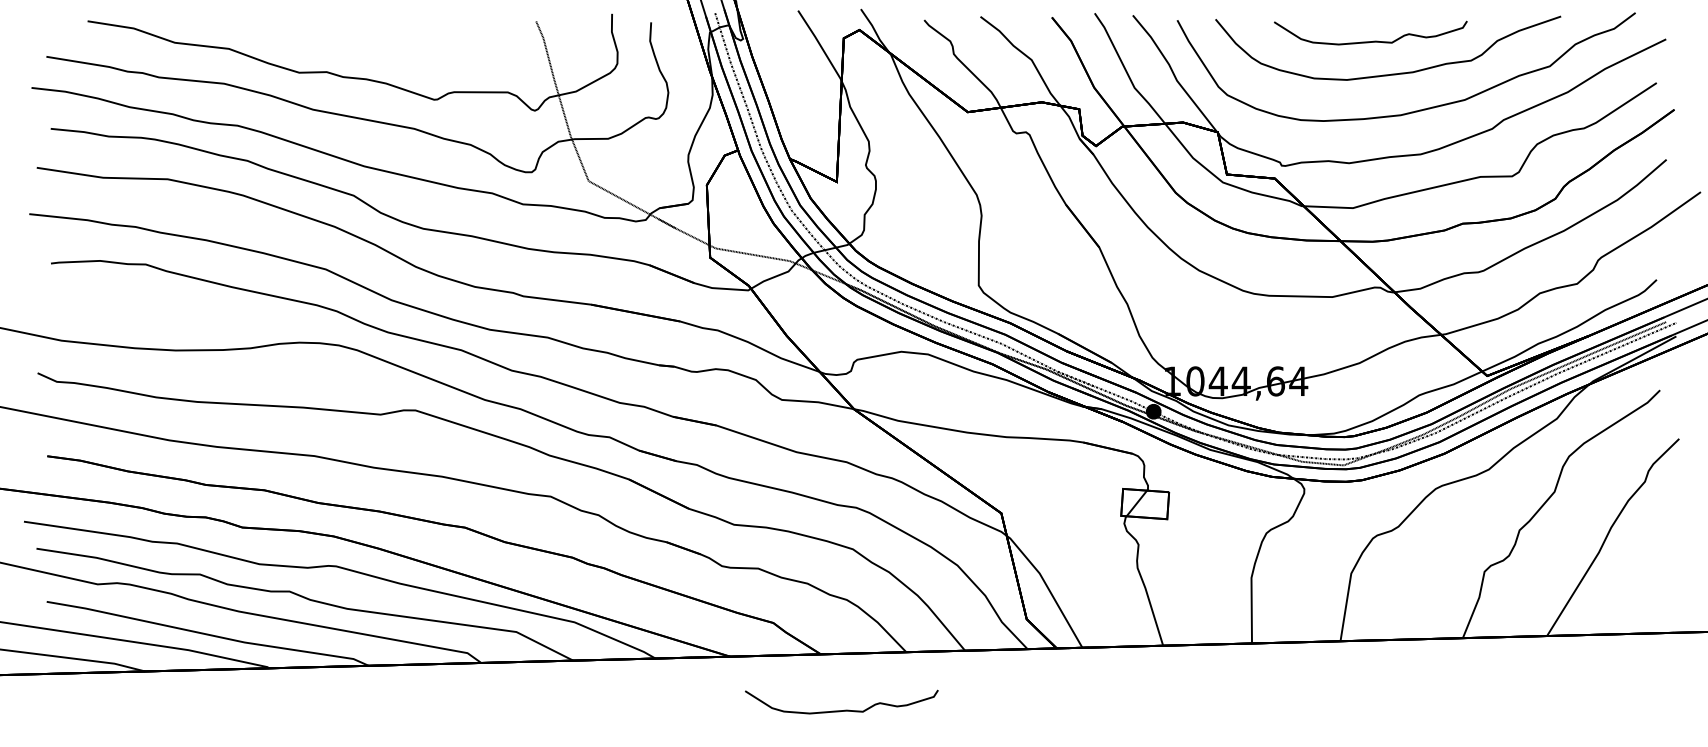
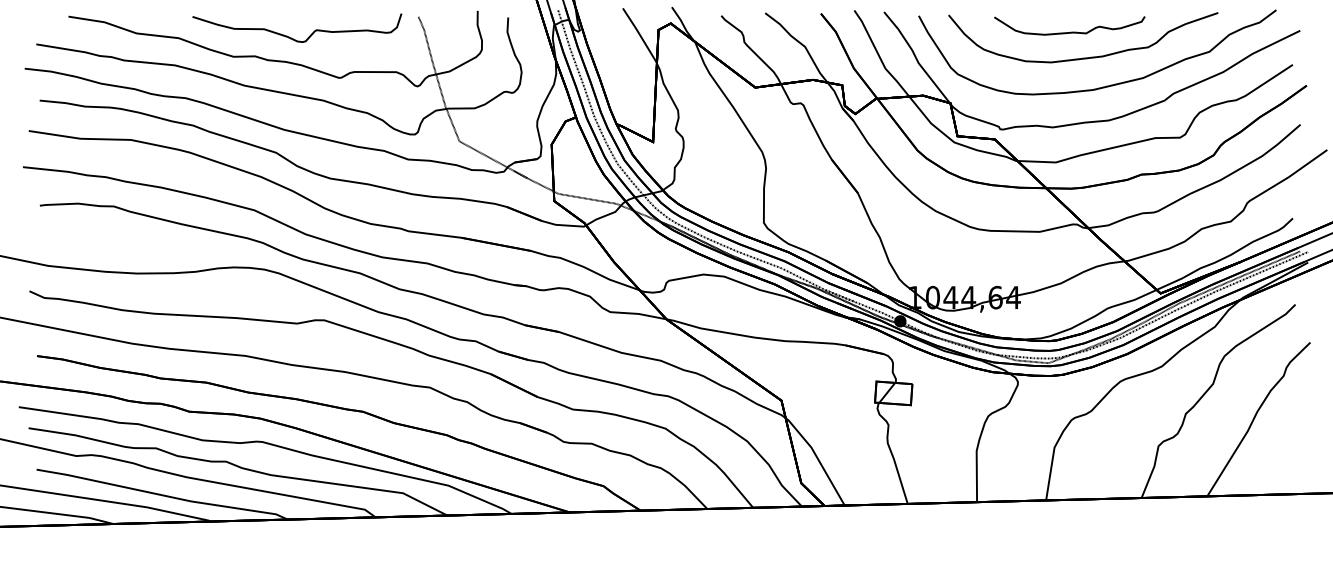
part: (376, 49) -> (293, 38), added
curve: (844, 709) -> (659, 553), removed

